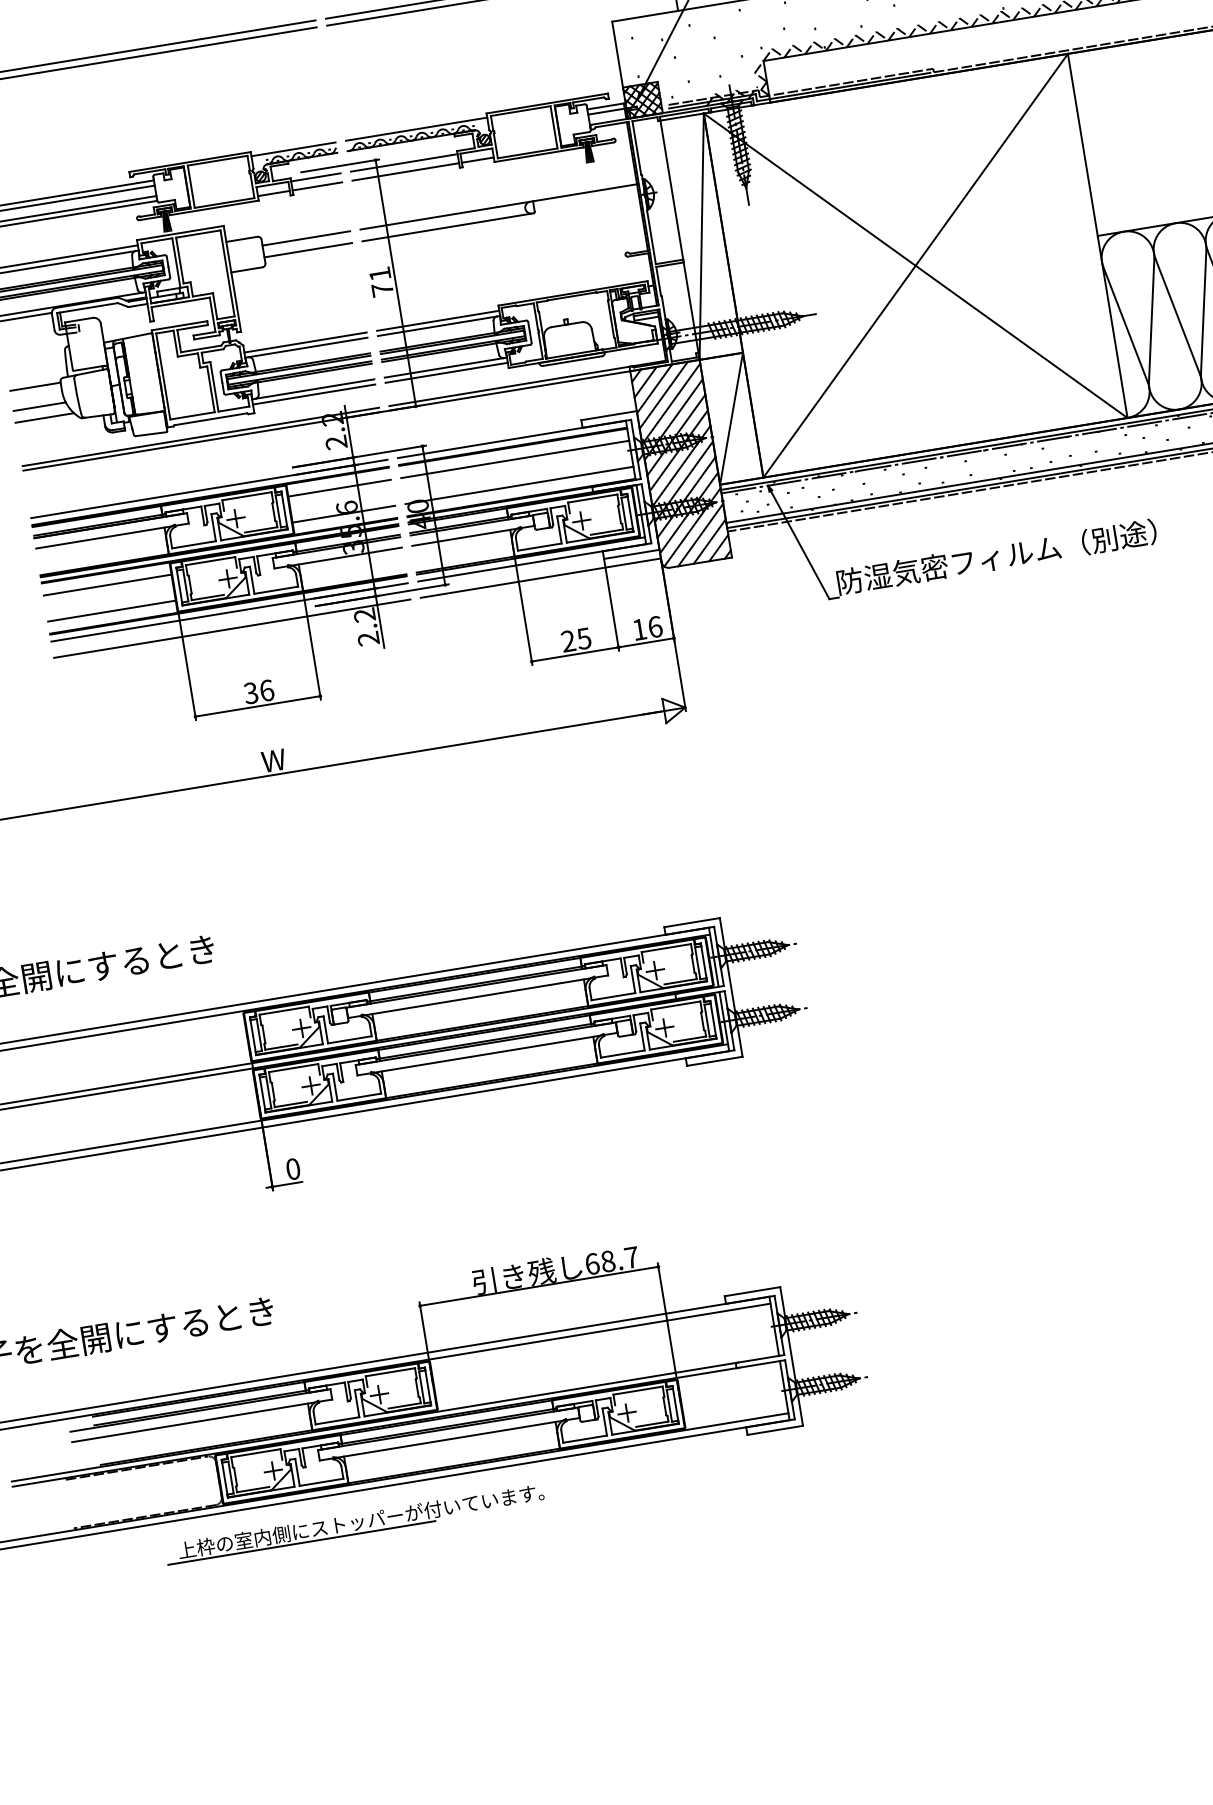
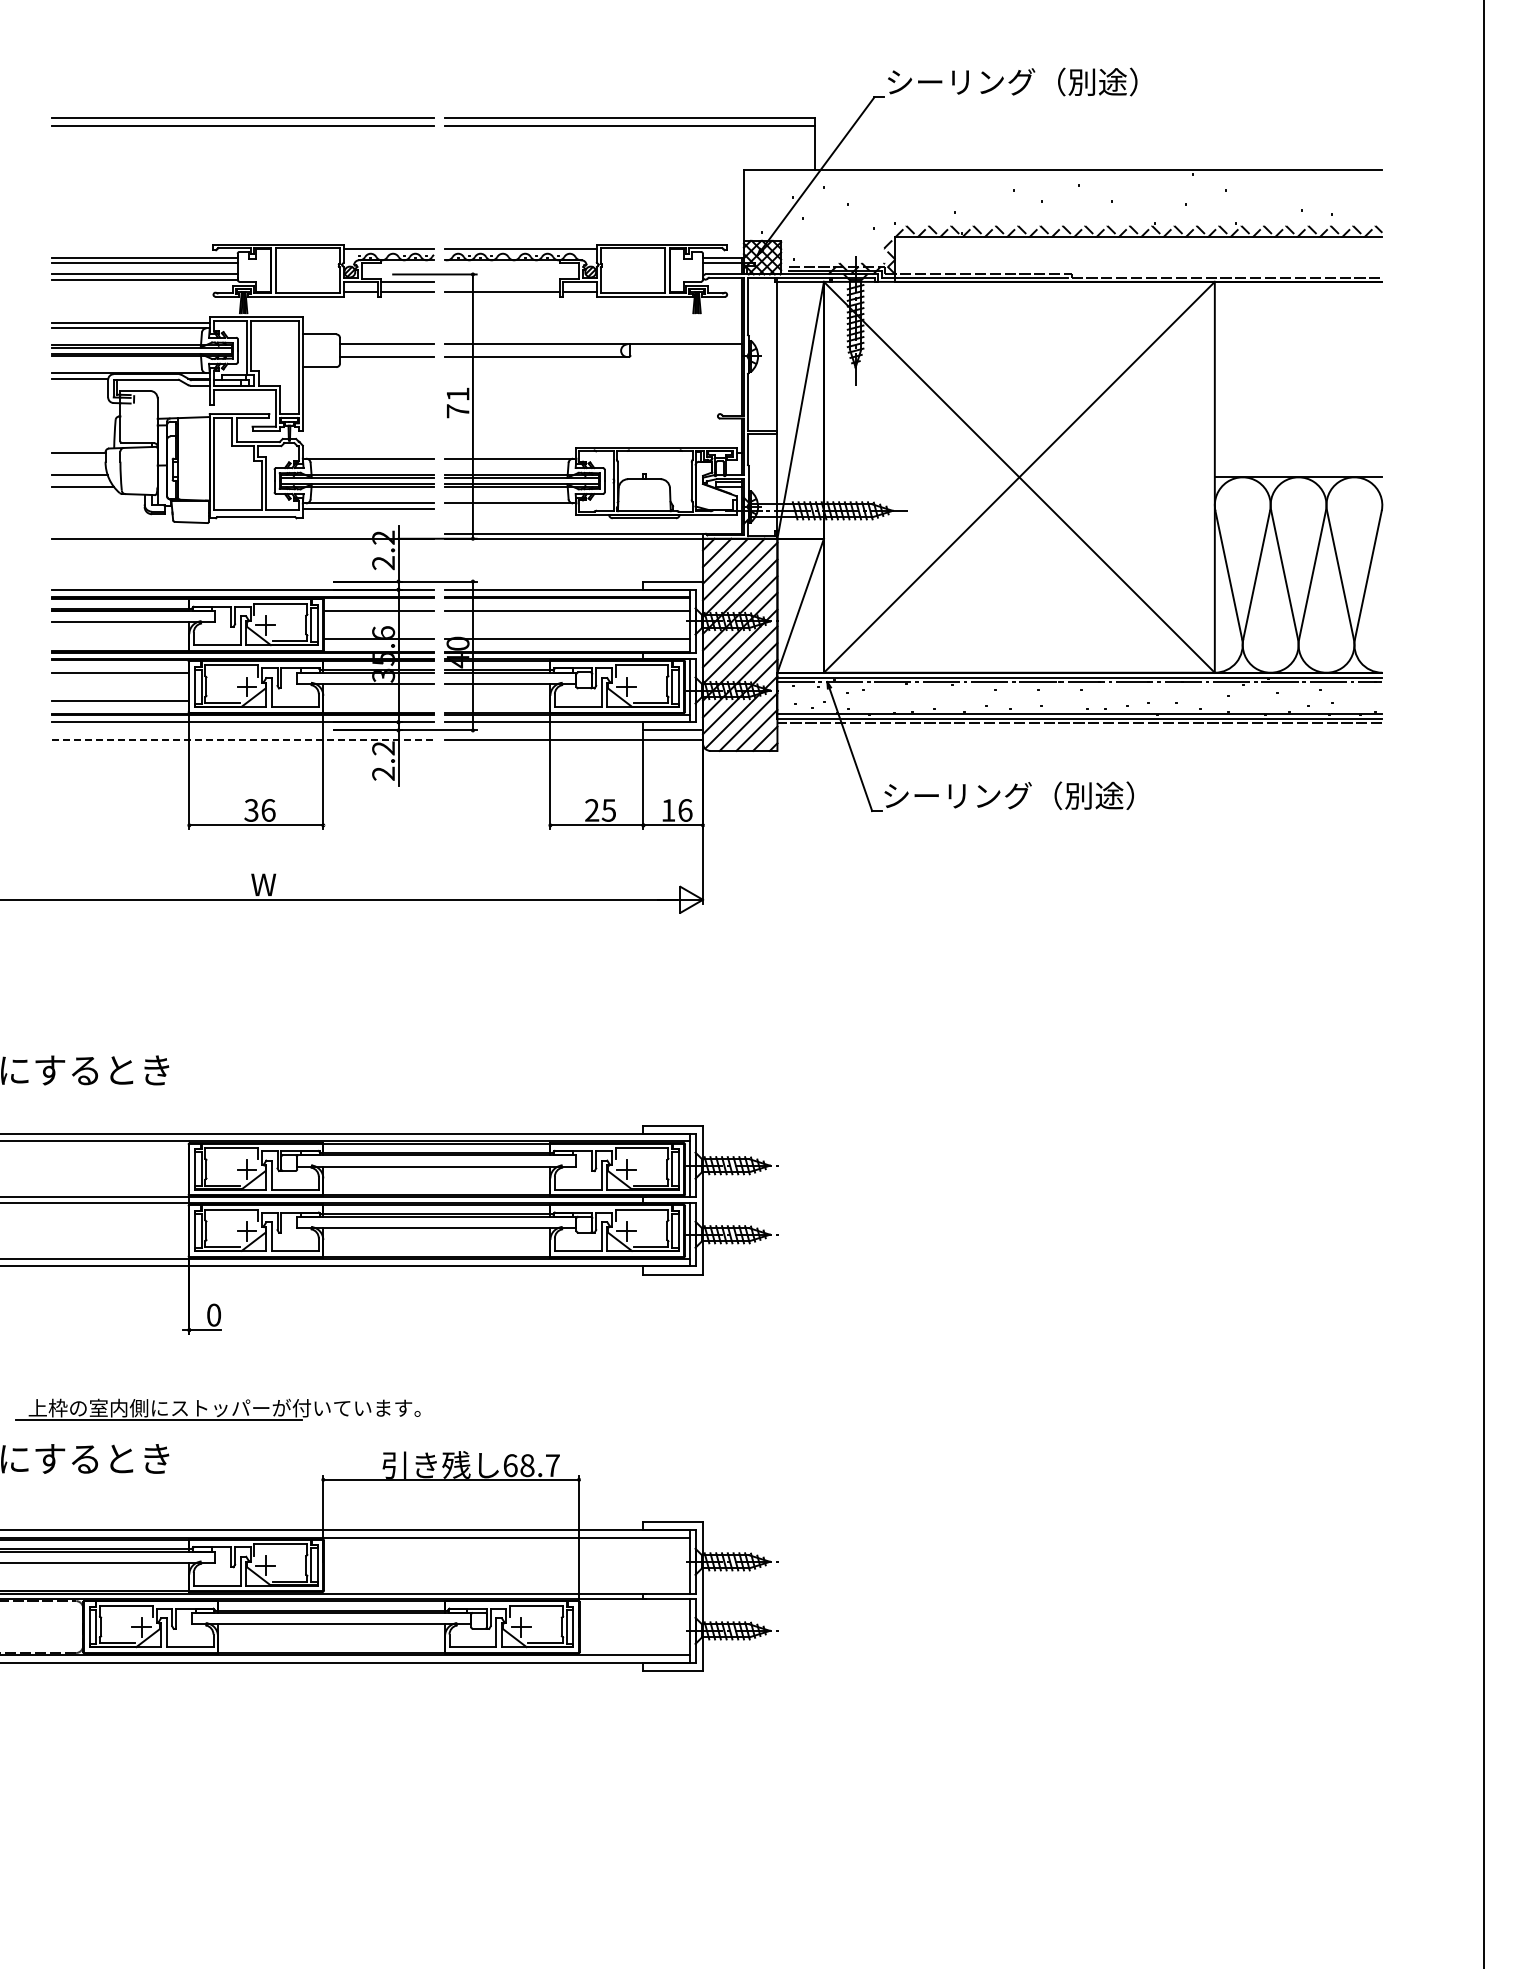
line: (404, 163) -> (502, 282), removed
line: (437, 321) -> (510, 453), removed
line: (305, 342) -> (368, 453), removed
line: (446, 372) -> (510, 508), removed
line: (200, 436) -> (242, 533), removed
text: (996, 556) -> (1054, 795), 防湿気密フィルム（別途） -> シーリング（別途）
line: (232, 628) -> (243, 739), solid -> dashed
part: (354, 1523) -> (217, 1409), moved

